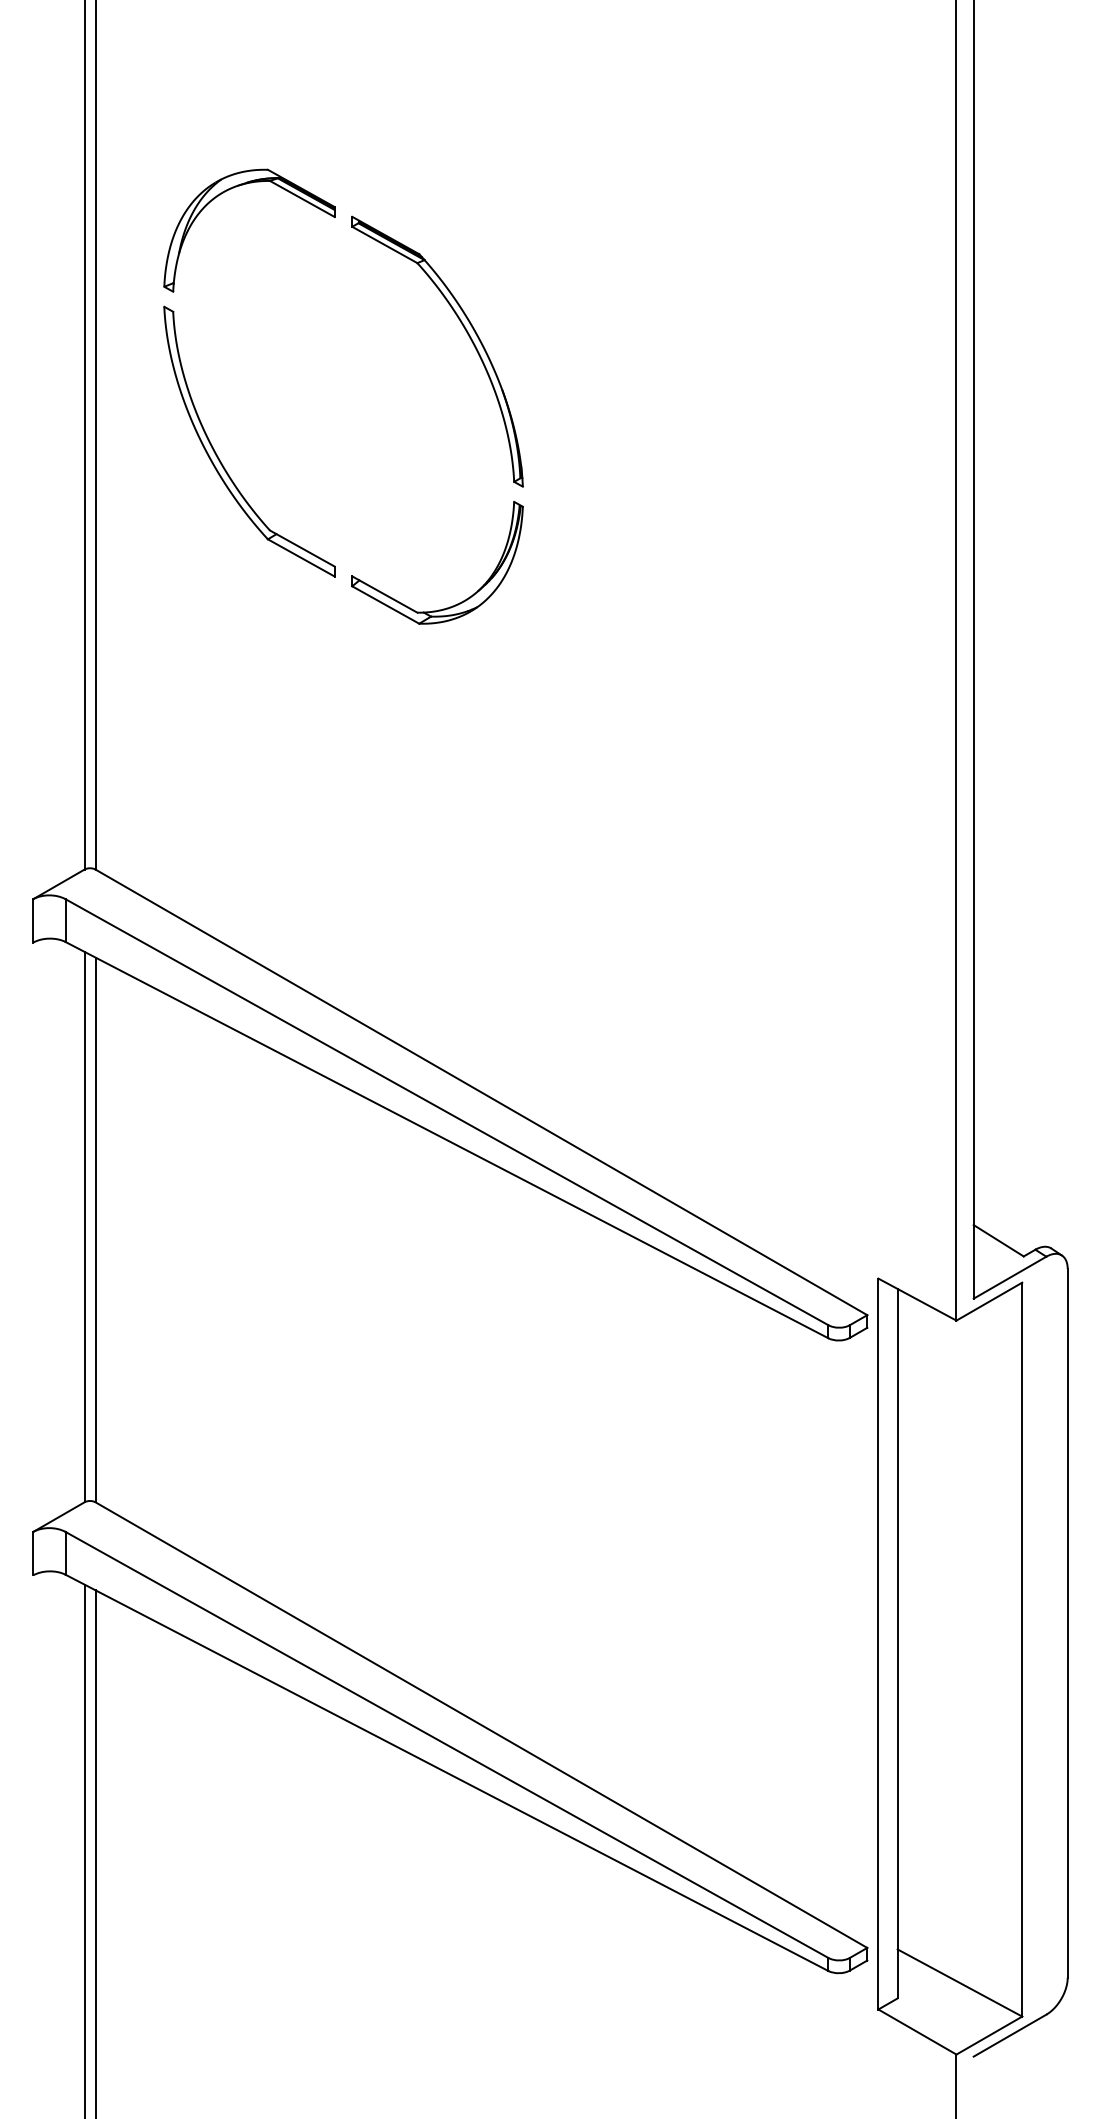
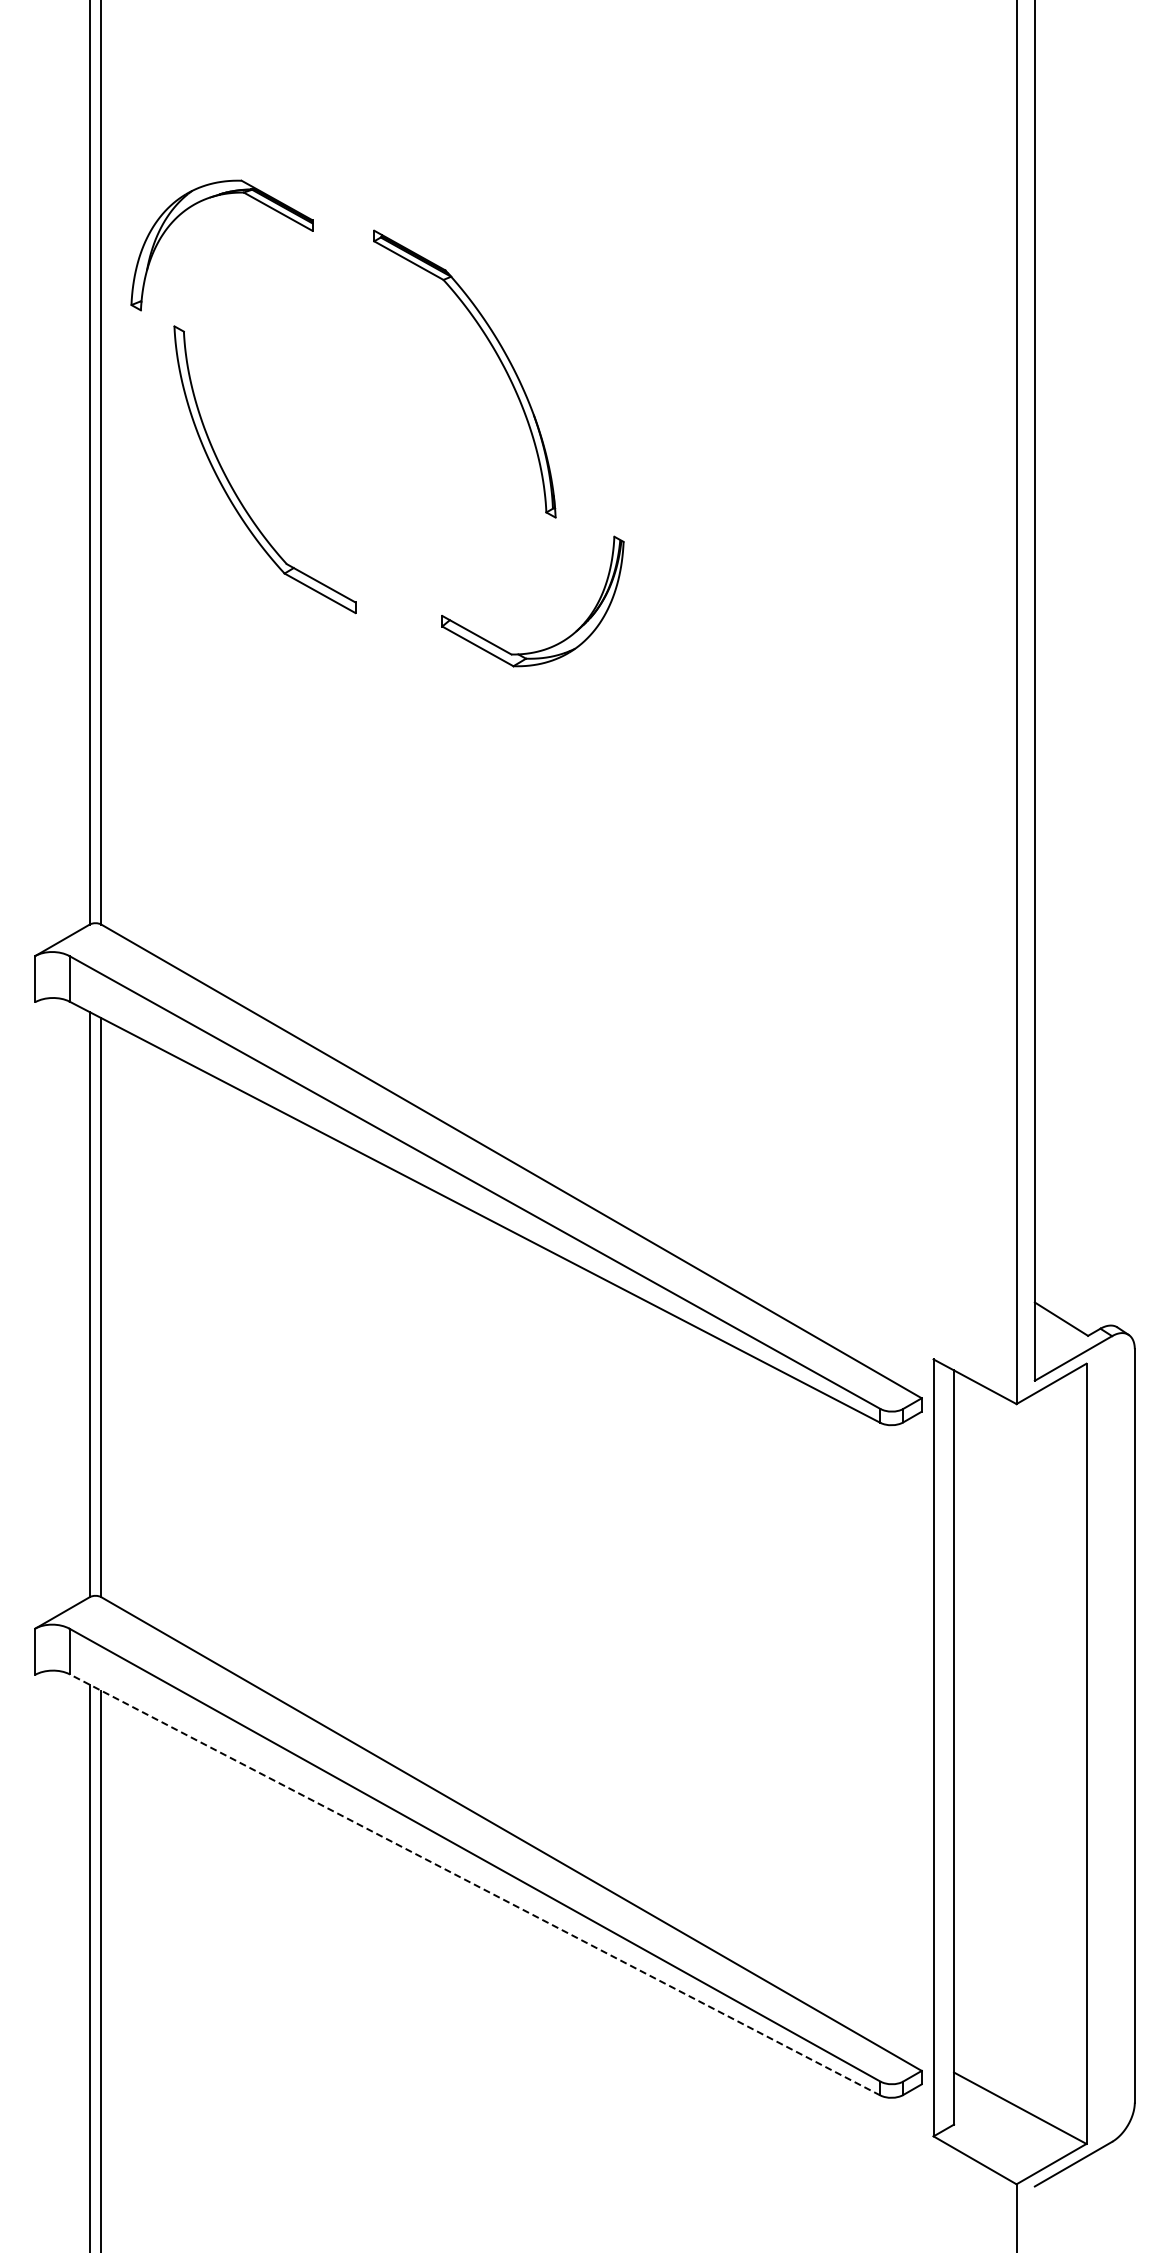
part: (232, 189) -> (203, 201), moved
part: (457, 603) -> (554, 644), moved
line: (446, 1772) -> (474, 1884), solid -> dashed

